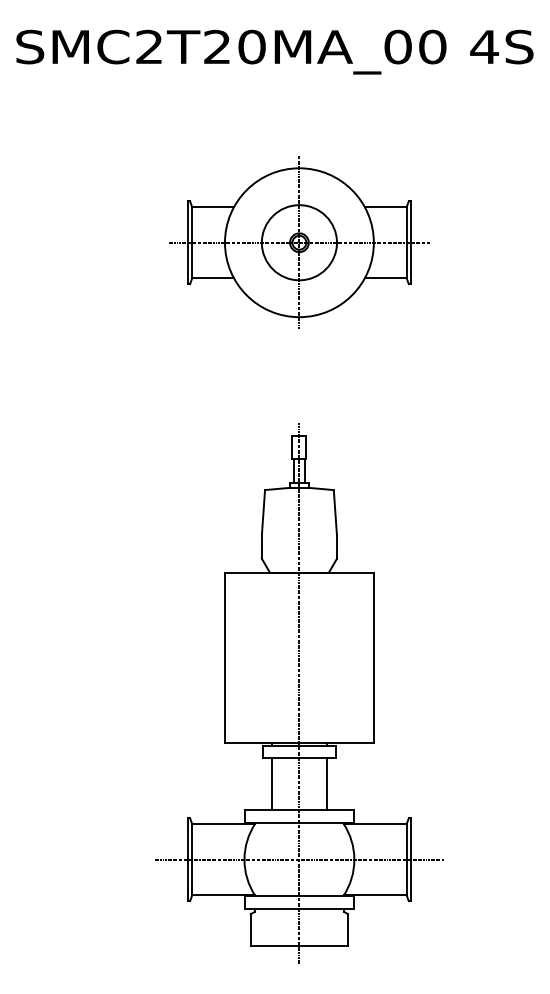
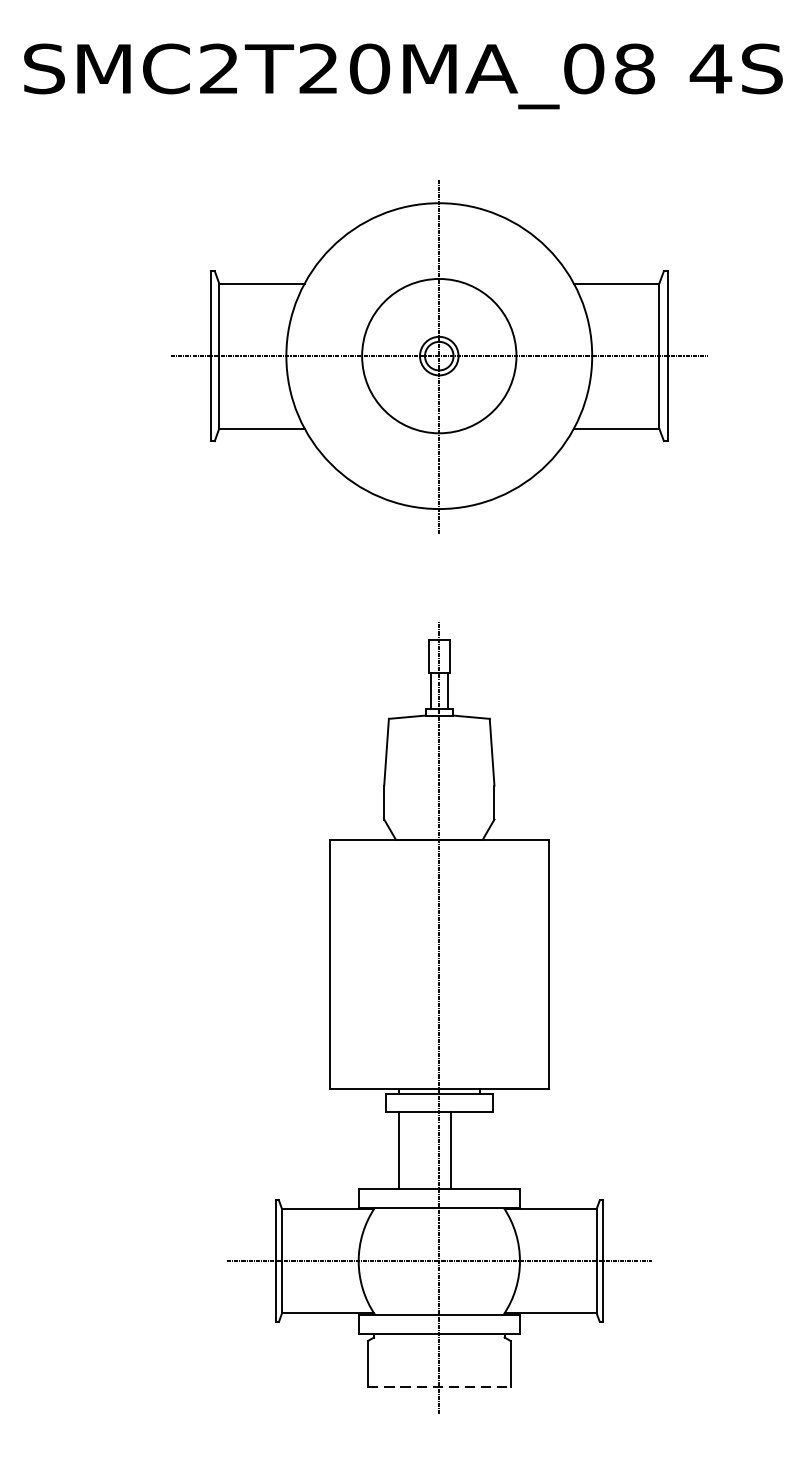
text: (432, 47) -> (634, 69), SMC2T20MA_00 -> SMC2T20MA_08
part: (299, 242) -> (439, 355), size x1.4
line: (327, 783) -> (451, 1149), moved
line: (299, 945) -> (439, 1386), solid -> dashed

